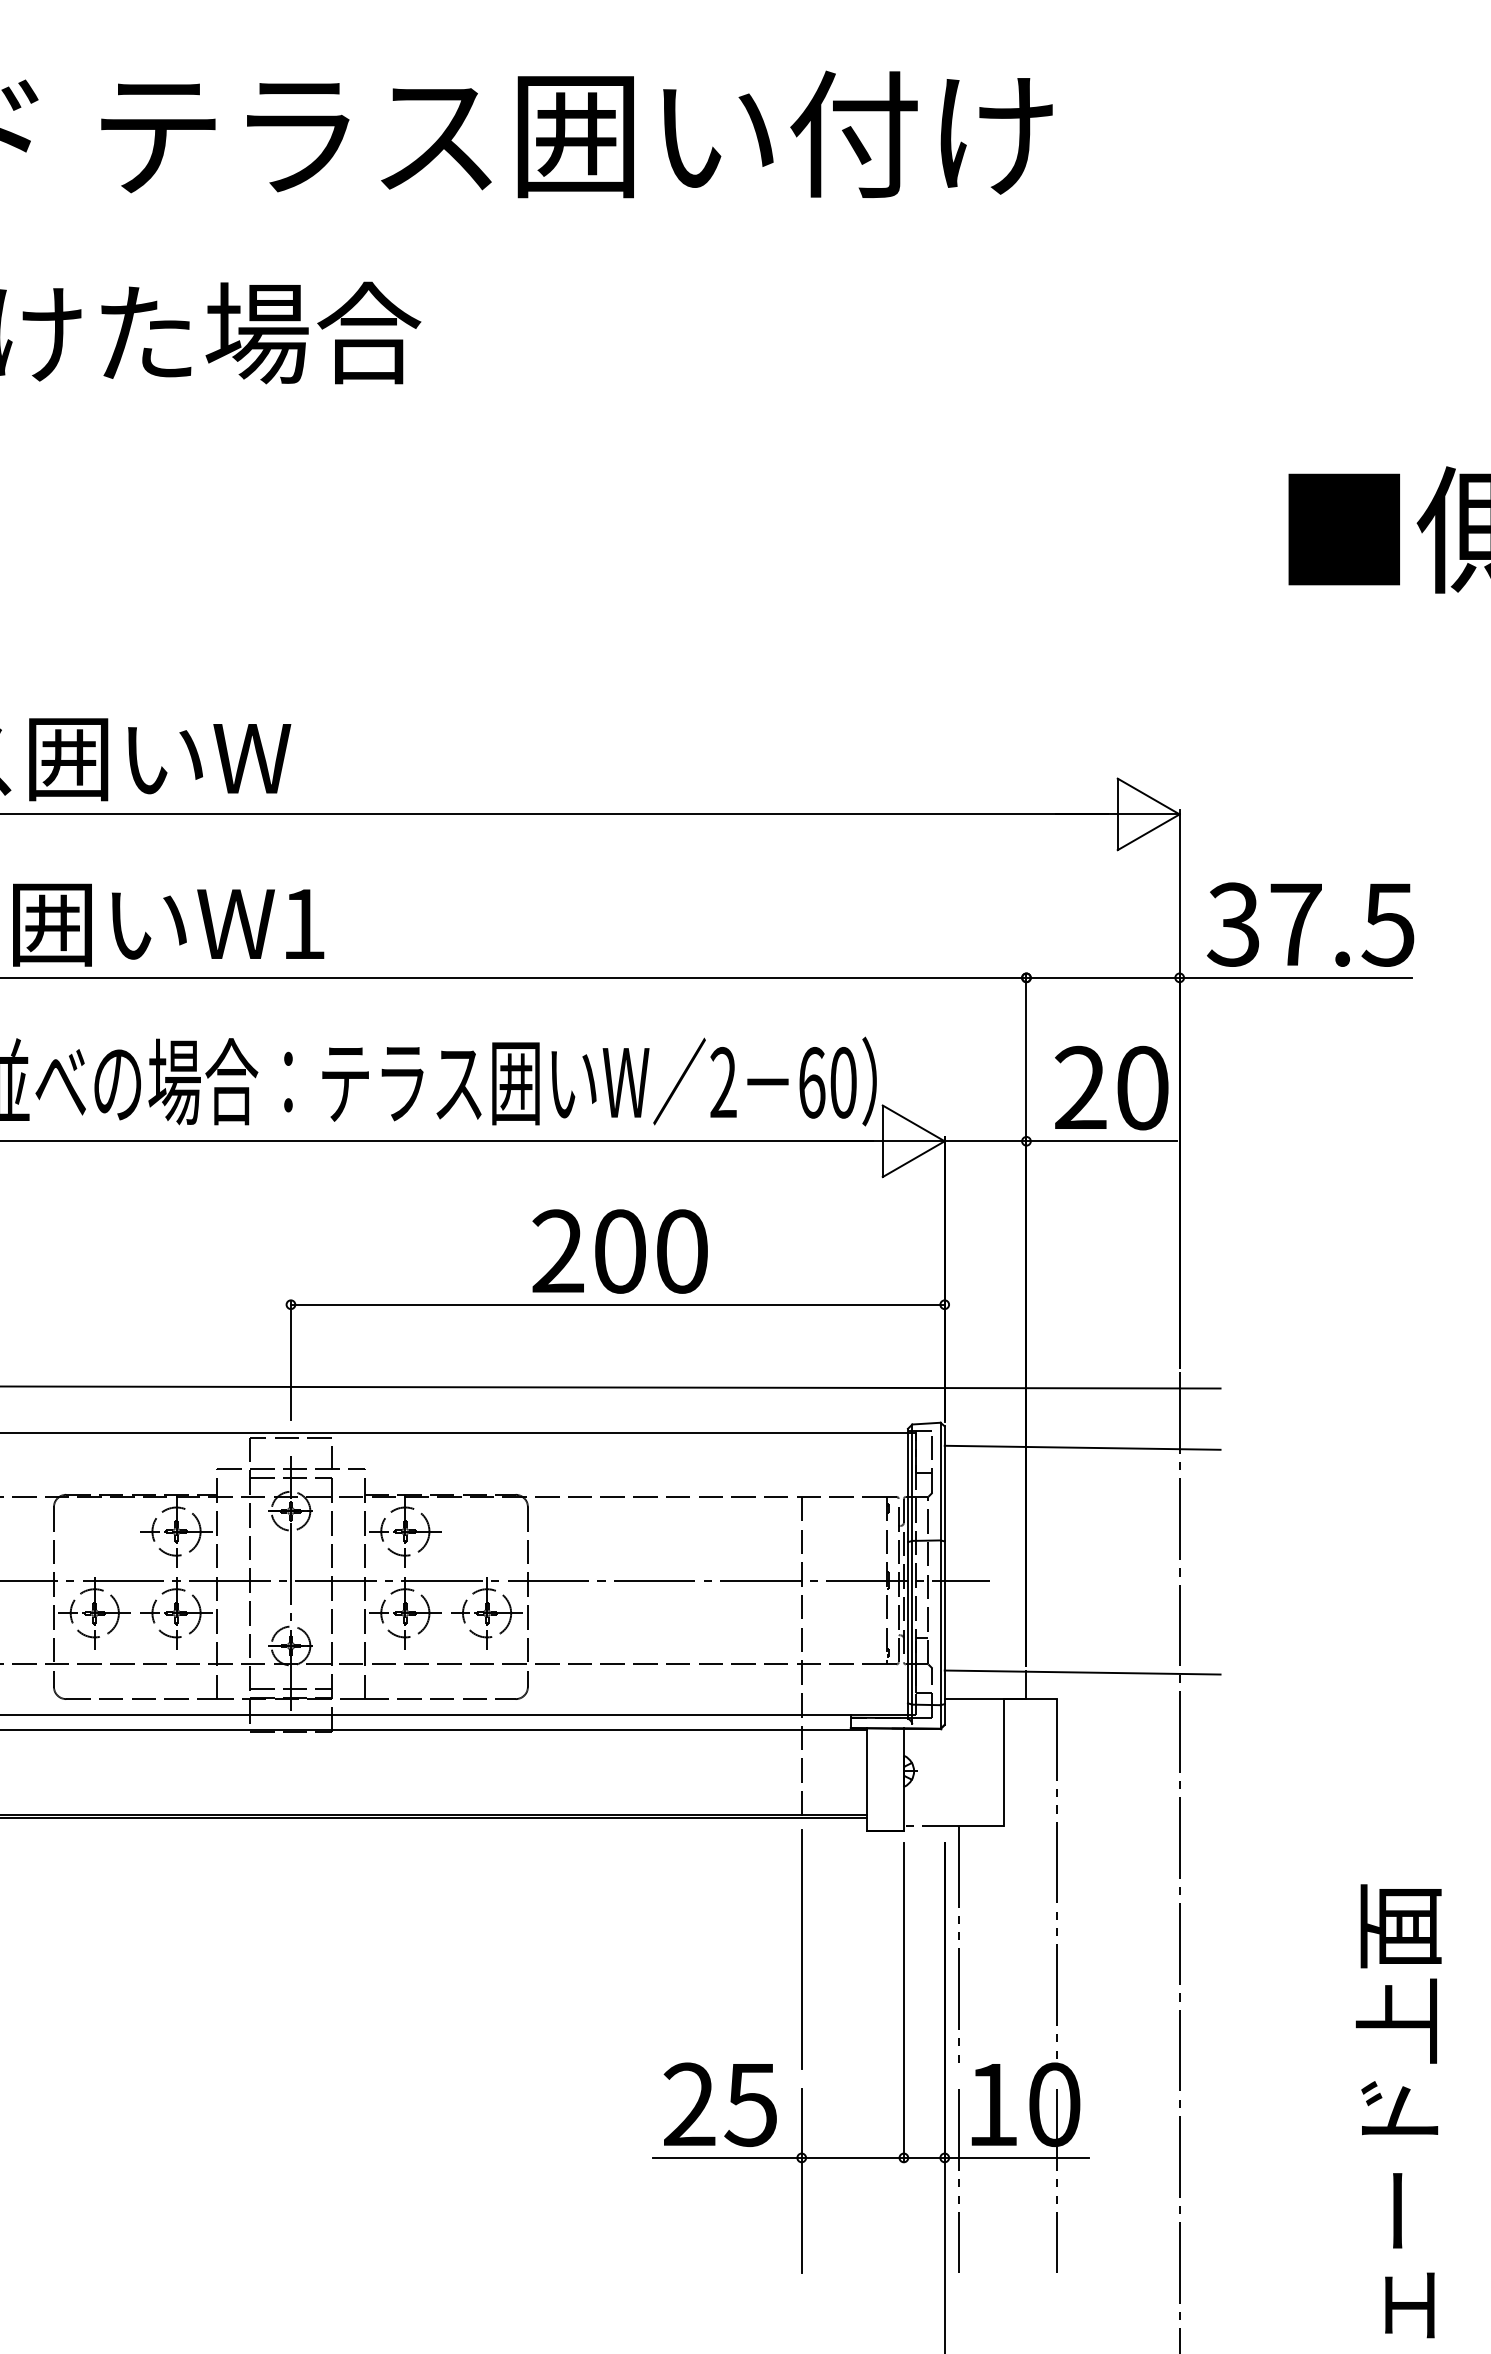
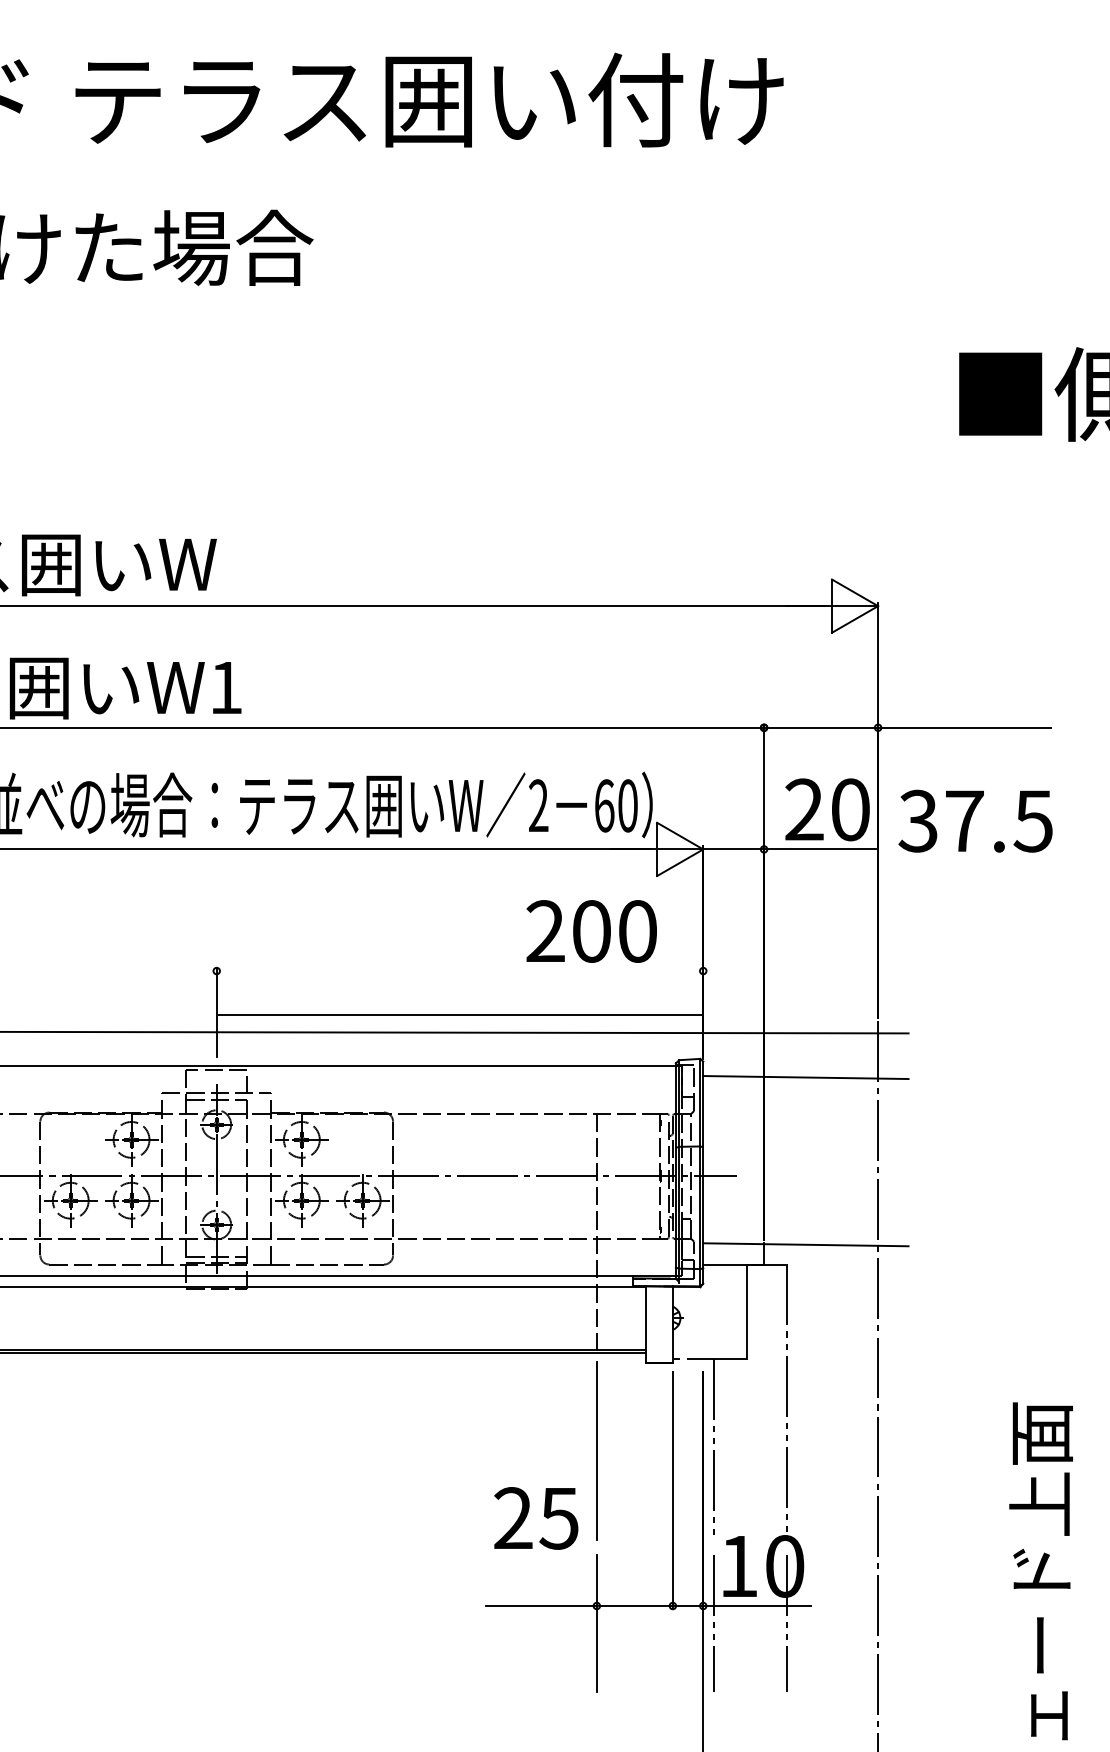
text: (1310, 923) -> (975, 820), moved
text: (619, 1251) -> (591, 931), moved
line: (617, 1305) -> (459, 1015), moved
text: (720, 2104) -> (536, 1518), moved

